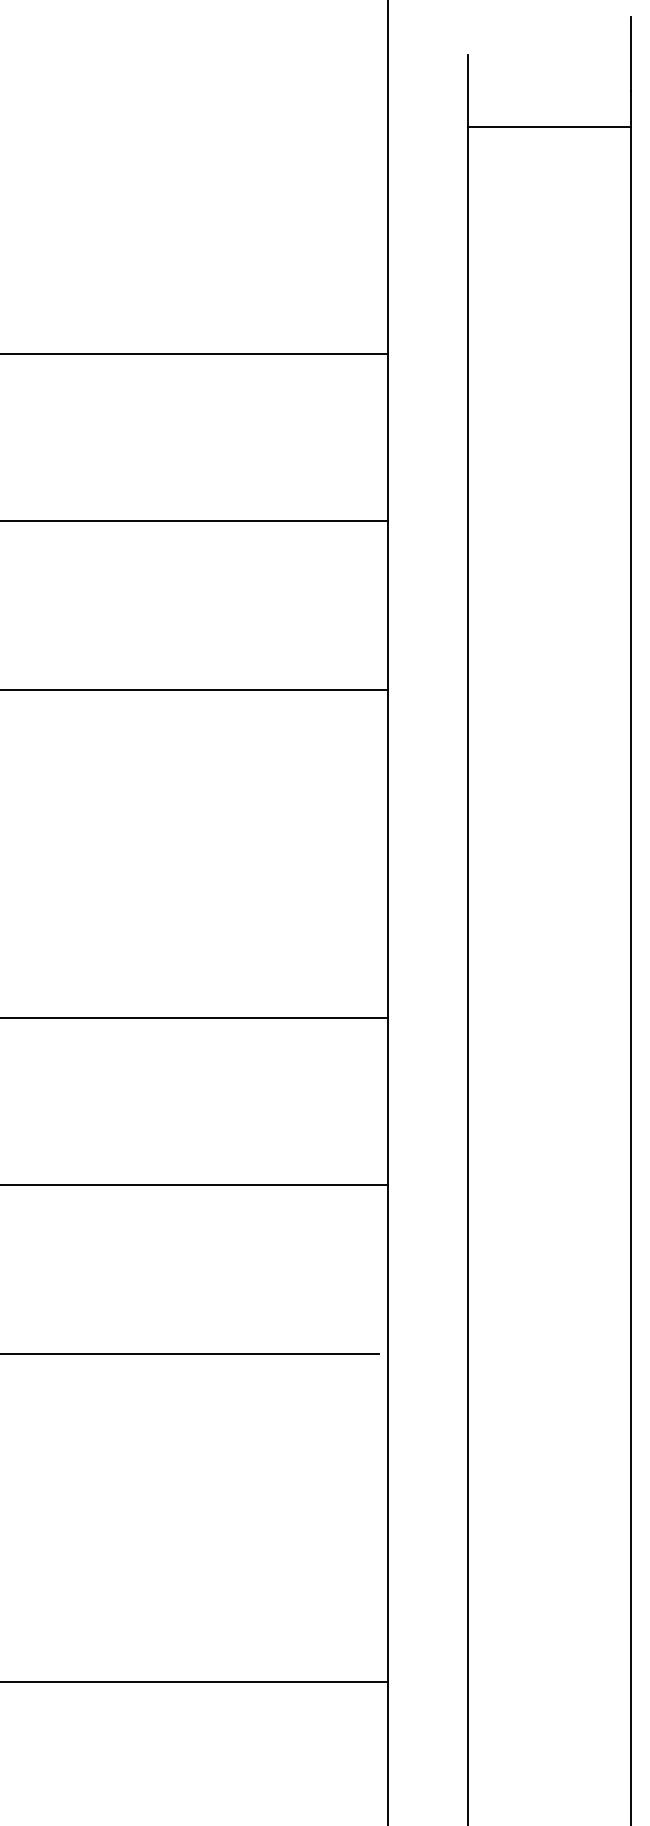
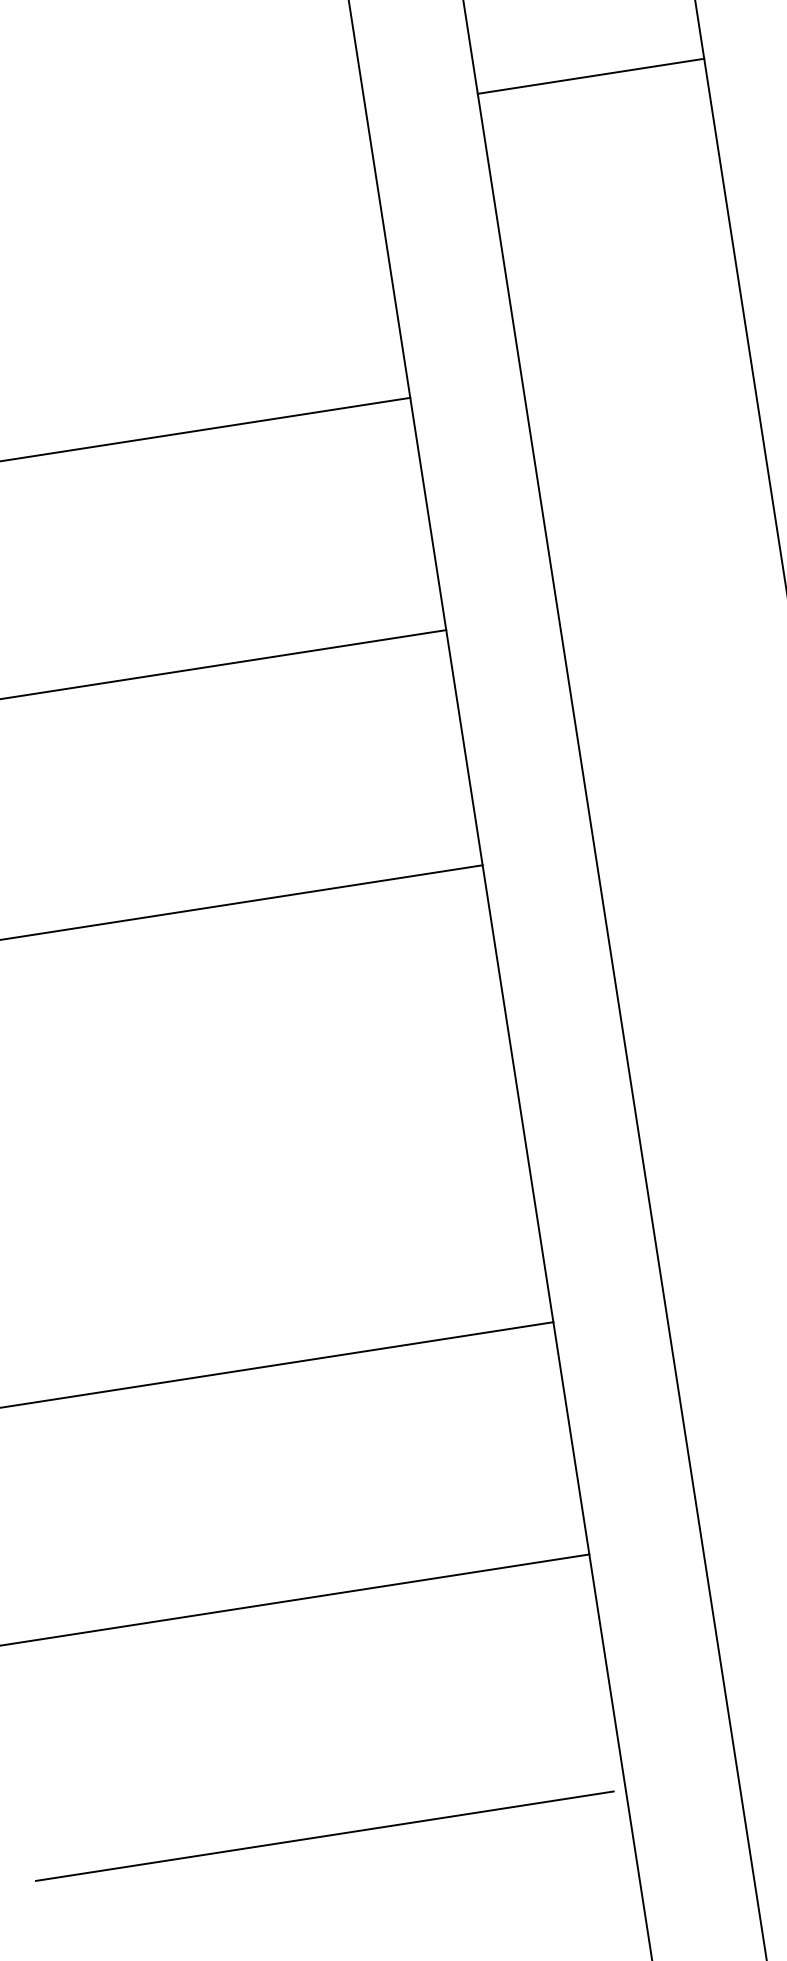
line: (548, 127) -> (589, 76), moved

